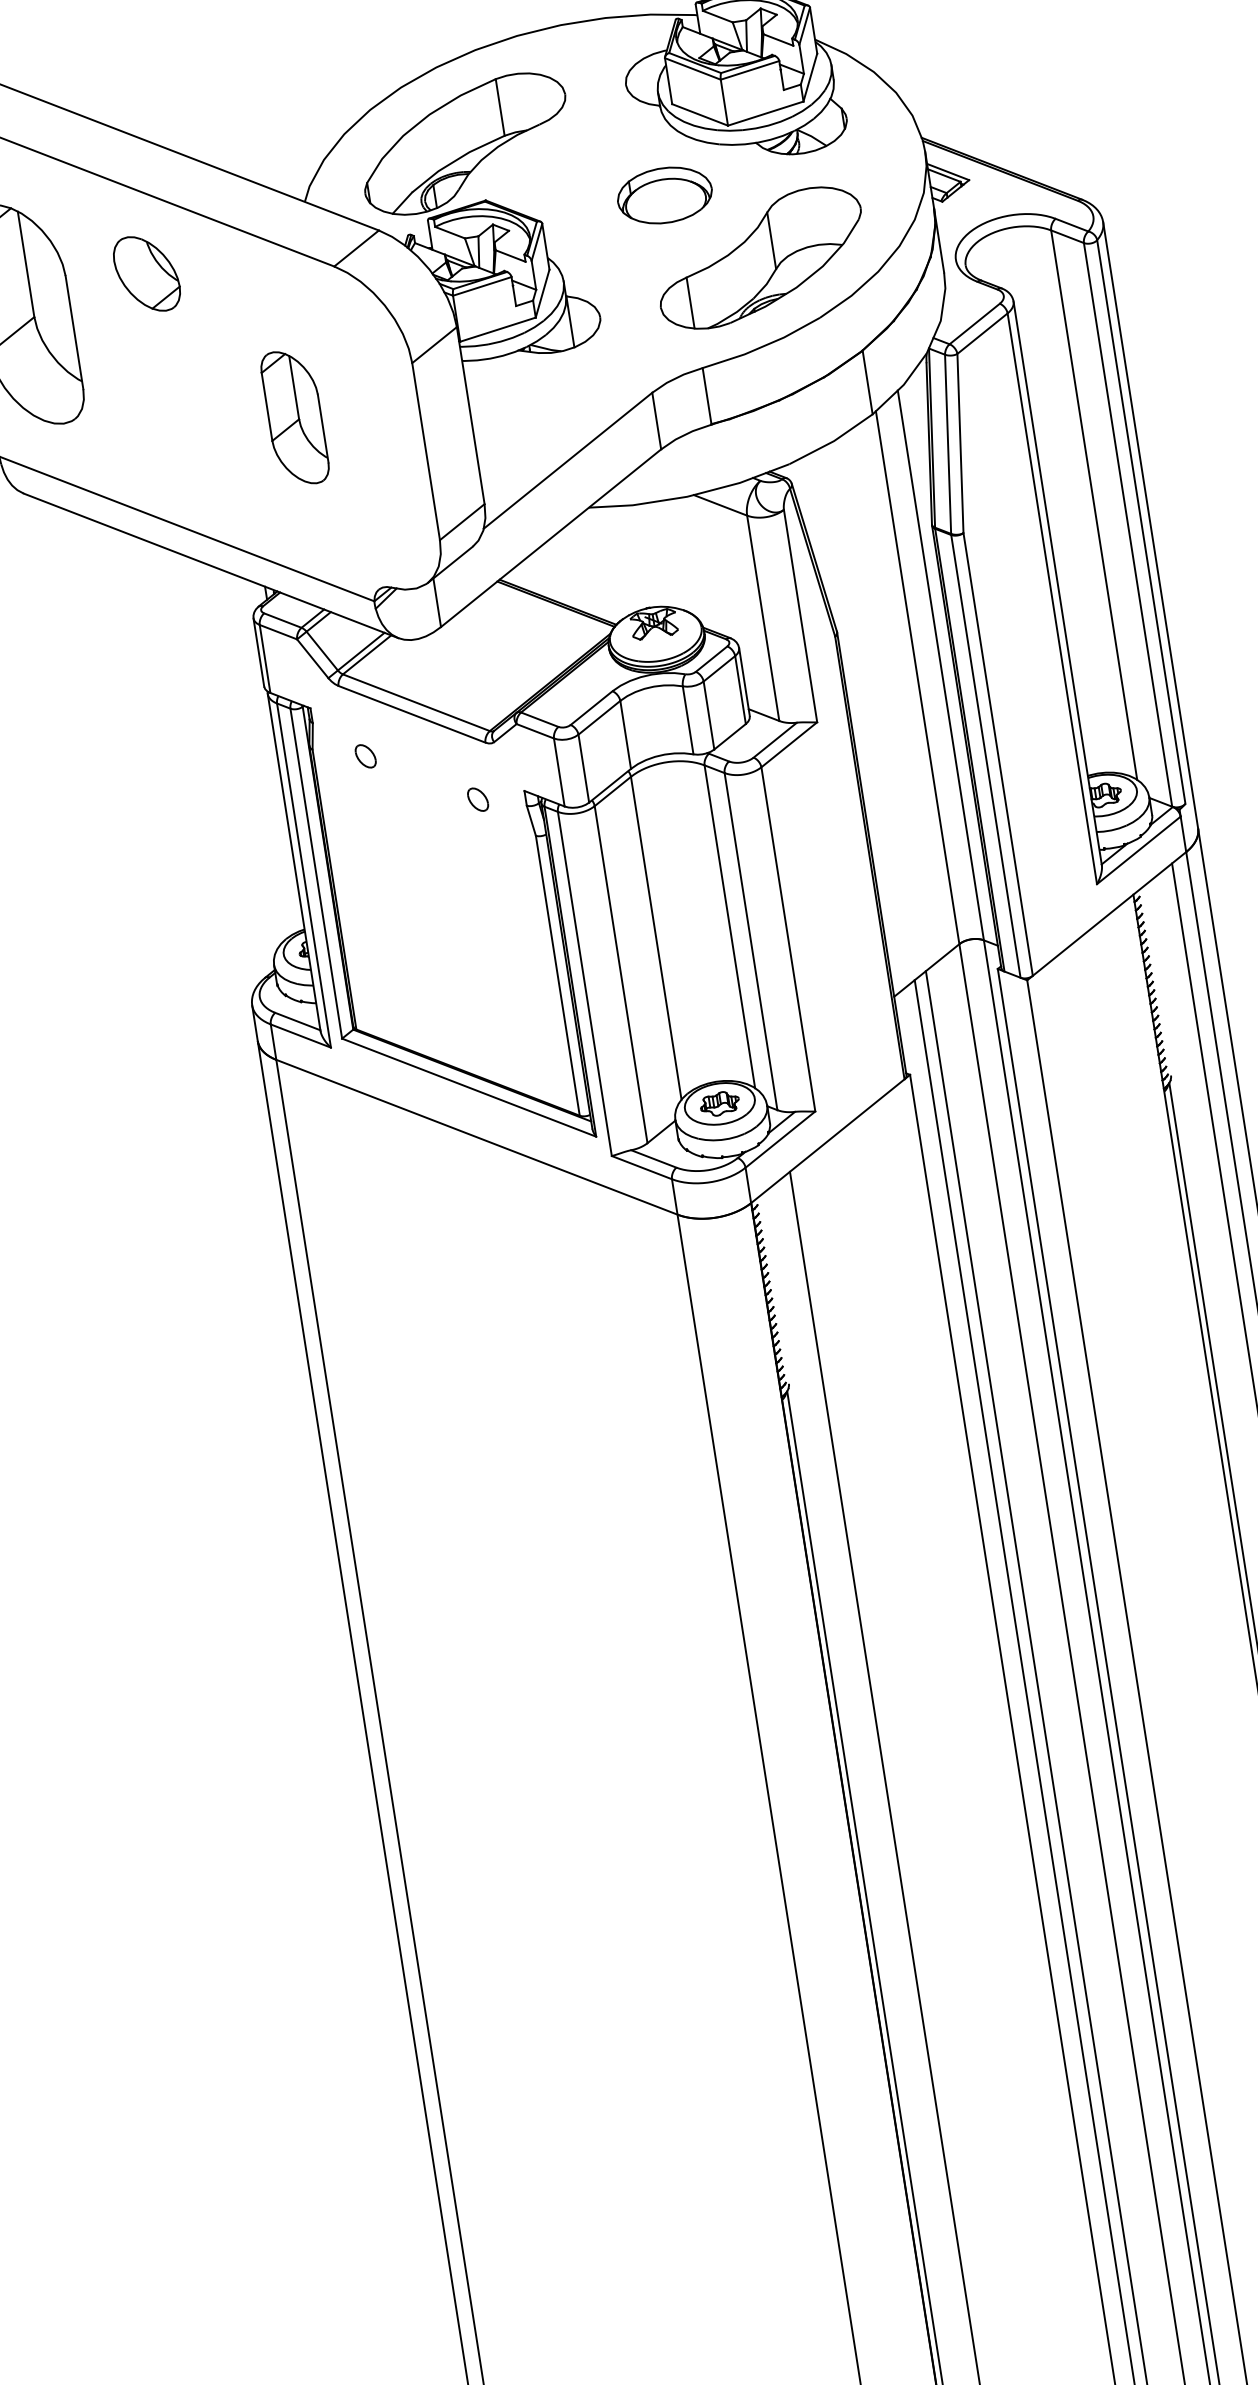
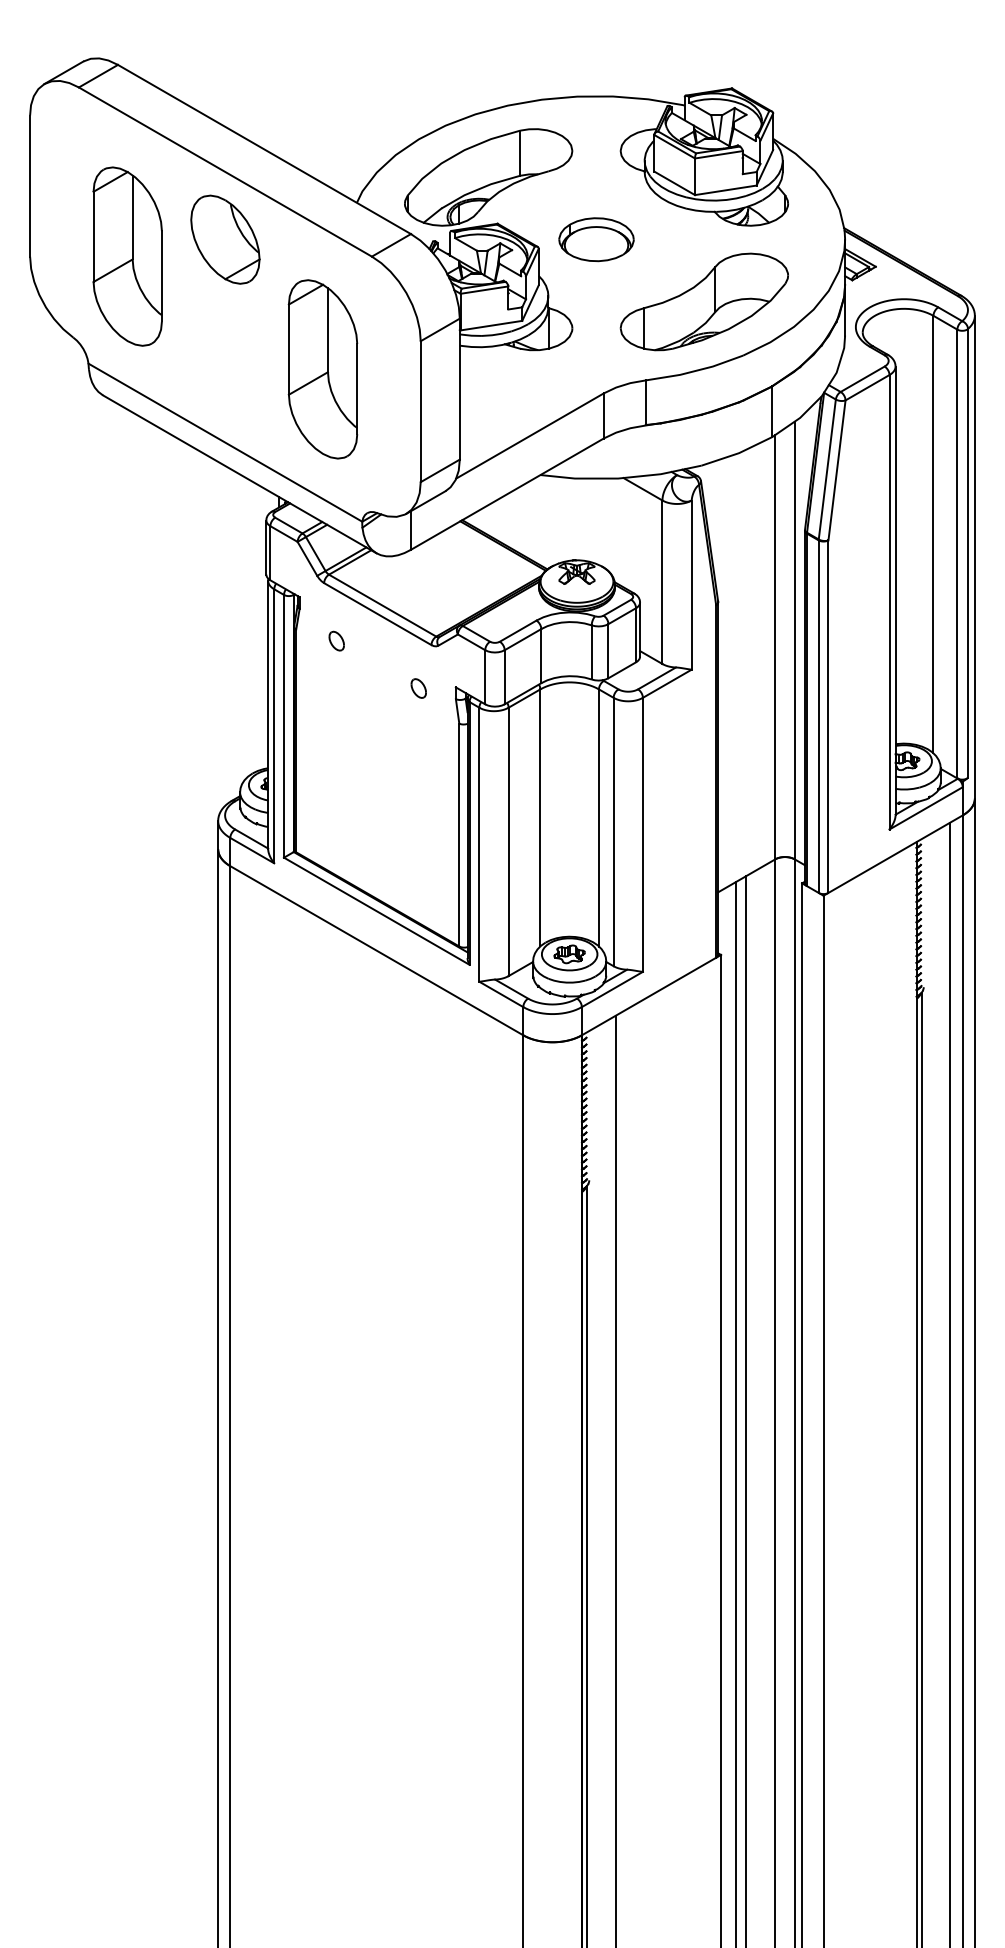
part: (664, 195) -> (596, 239), moved
part: (147, 273) -> (225, 239), size x1.43
part: (294, 417) -> (322, 369), size x1.67

